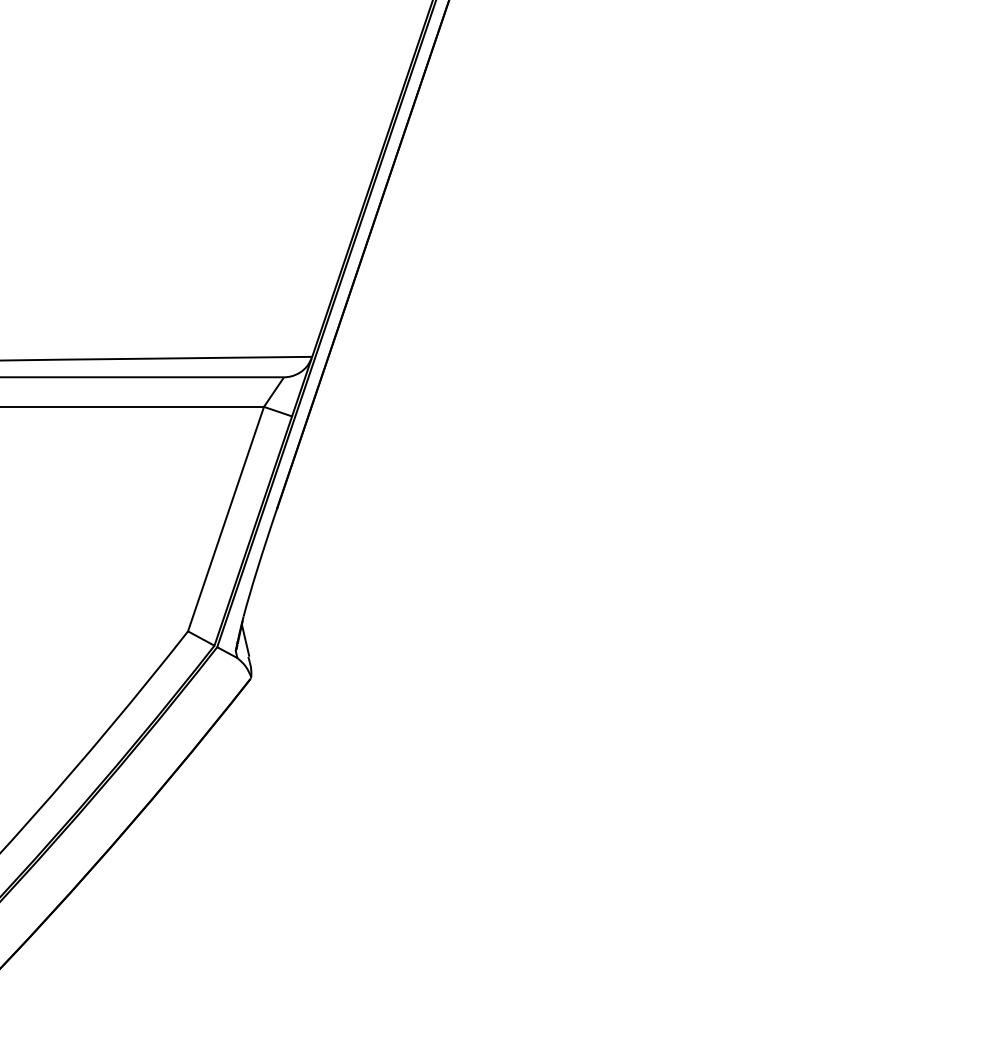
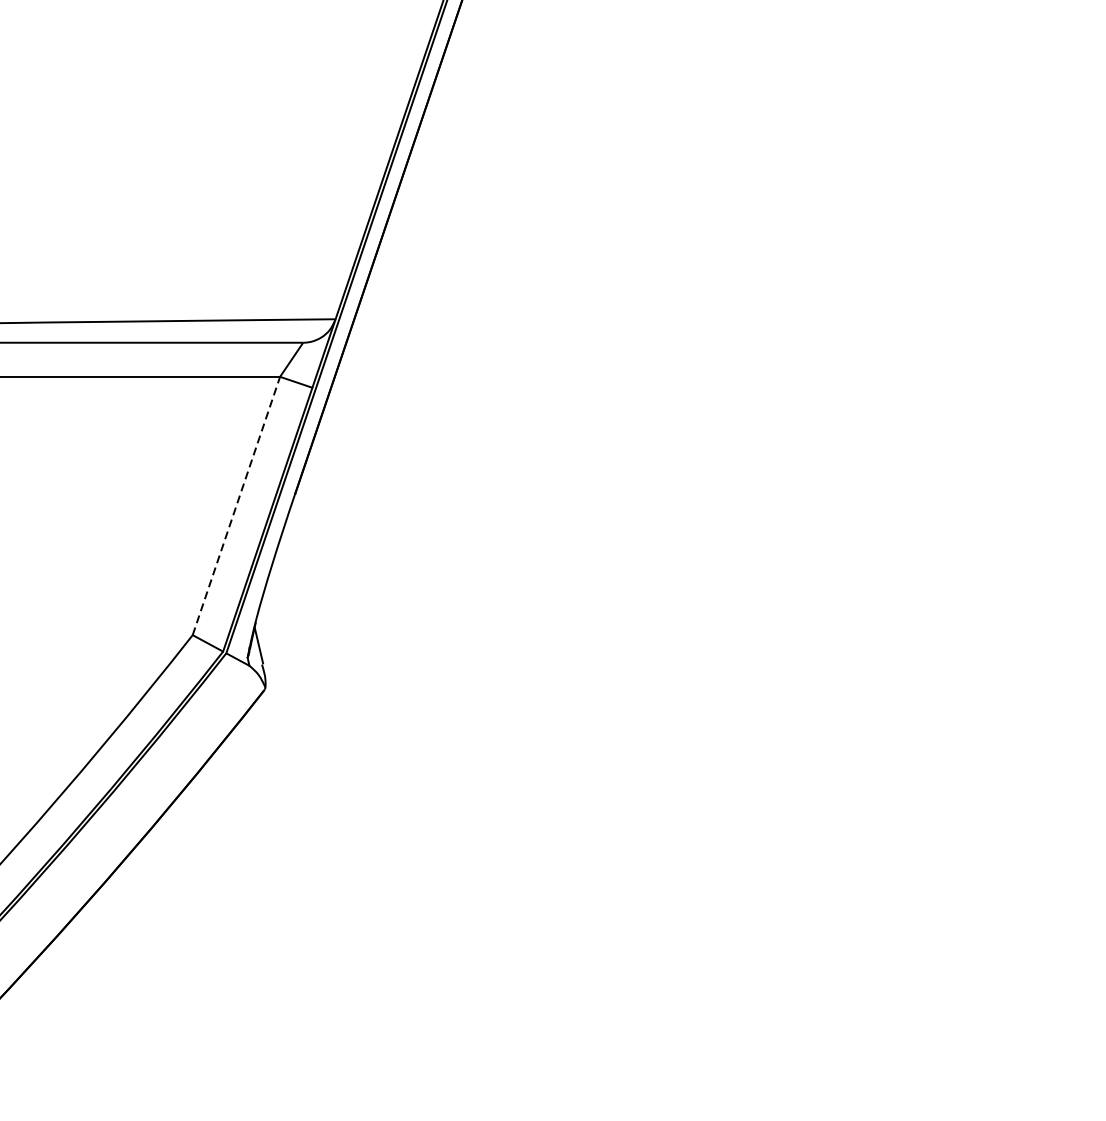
line: (226, 518) -> (236, 505), solid -> dashed

